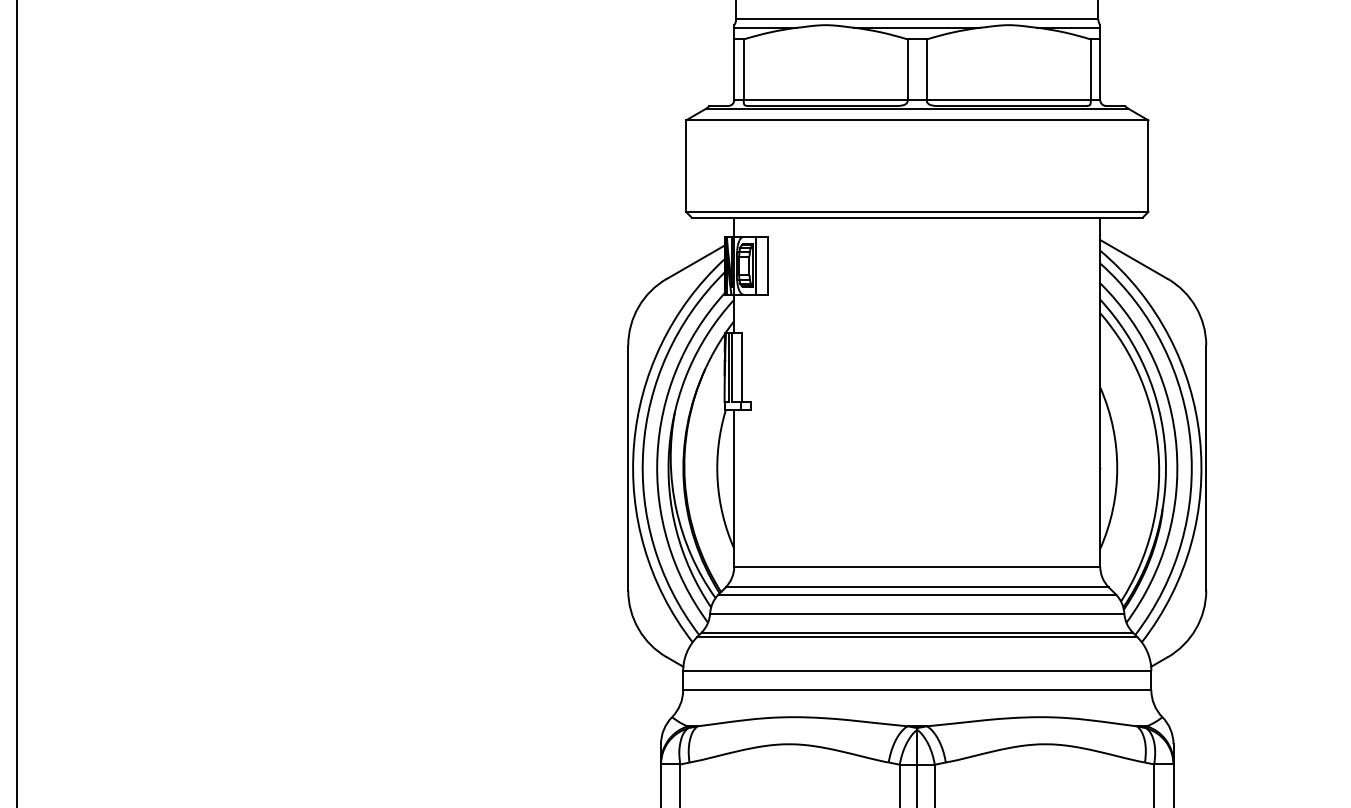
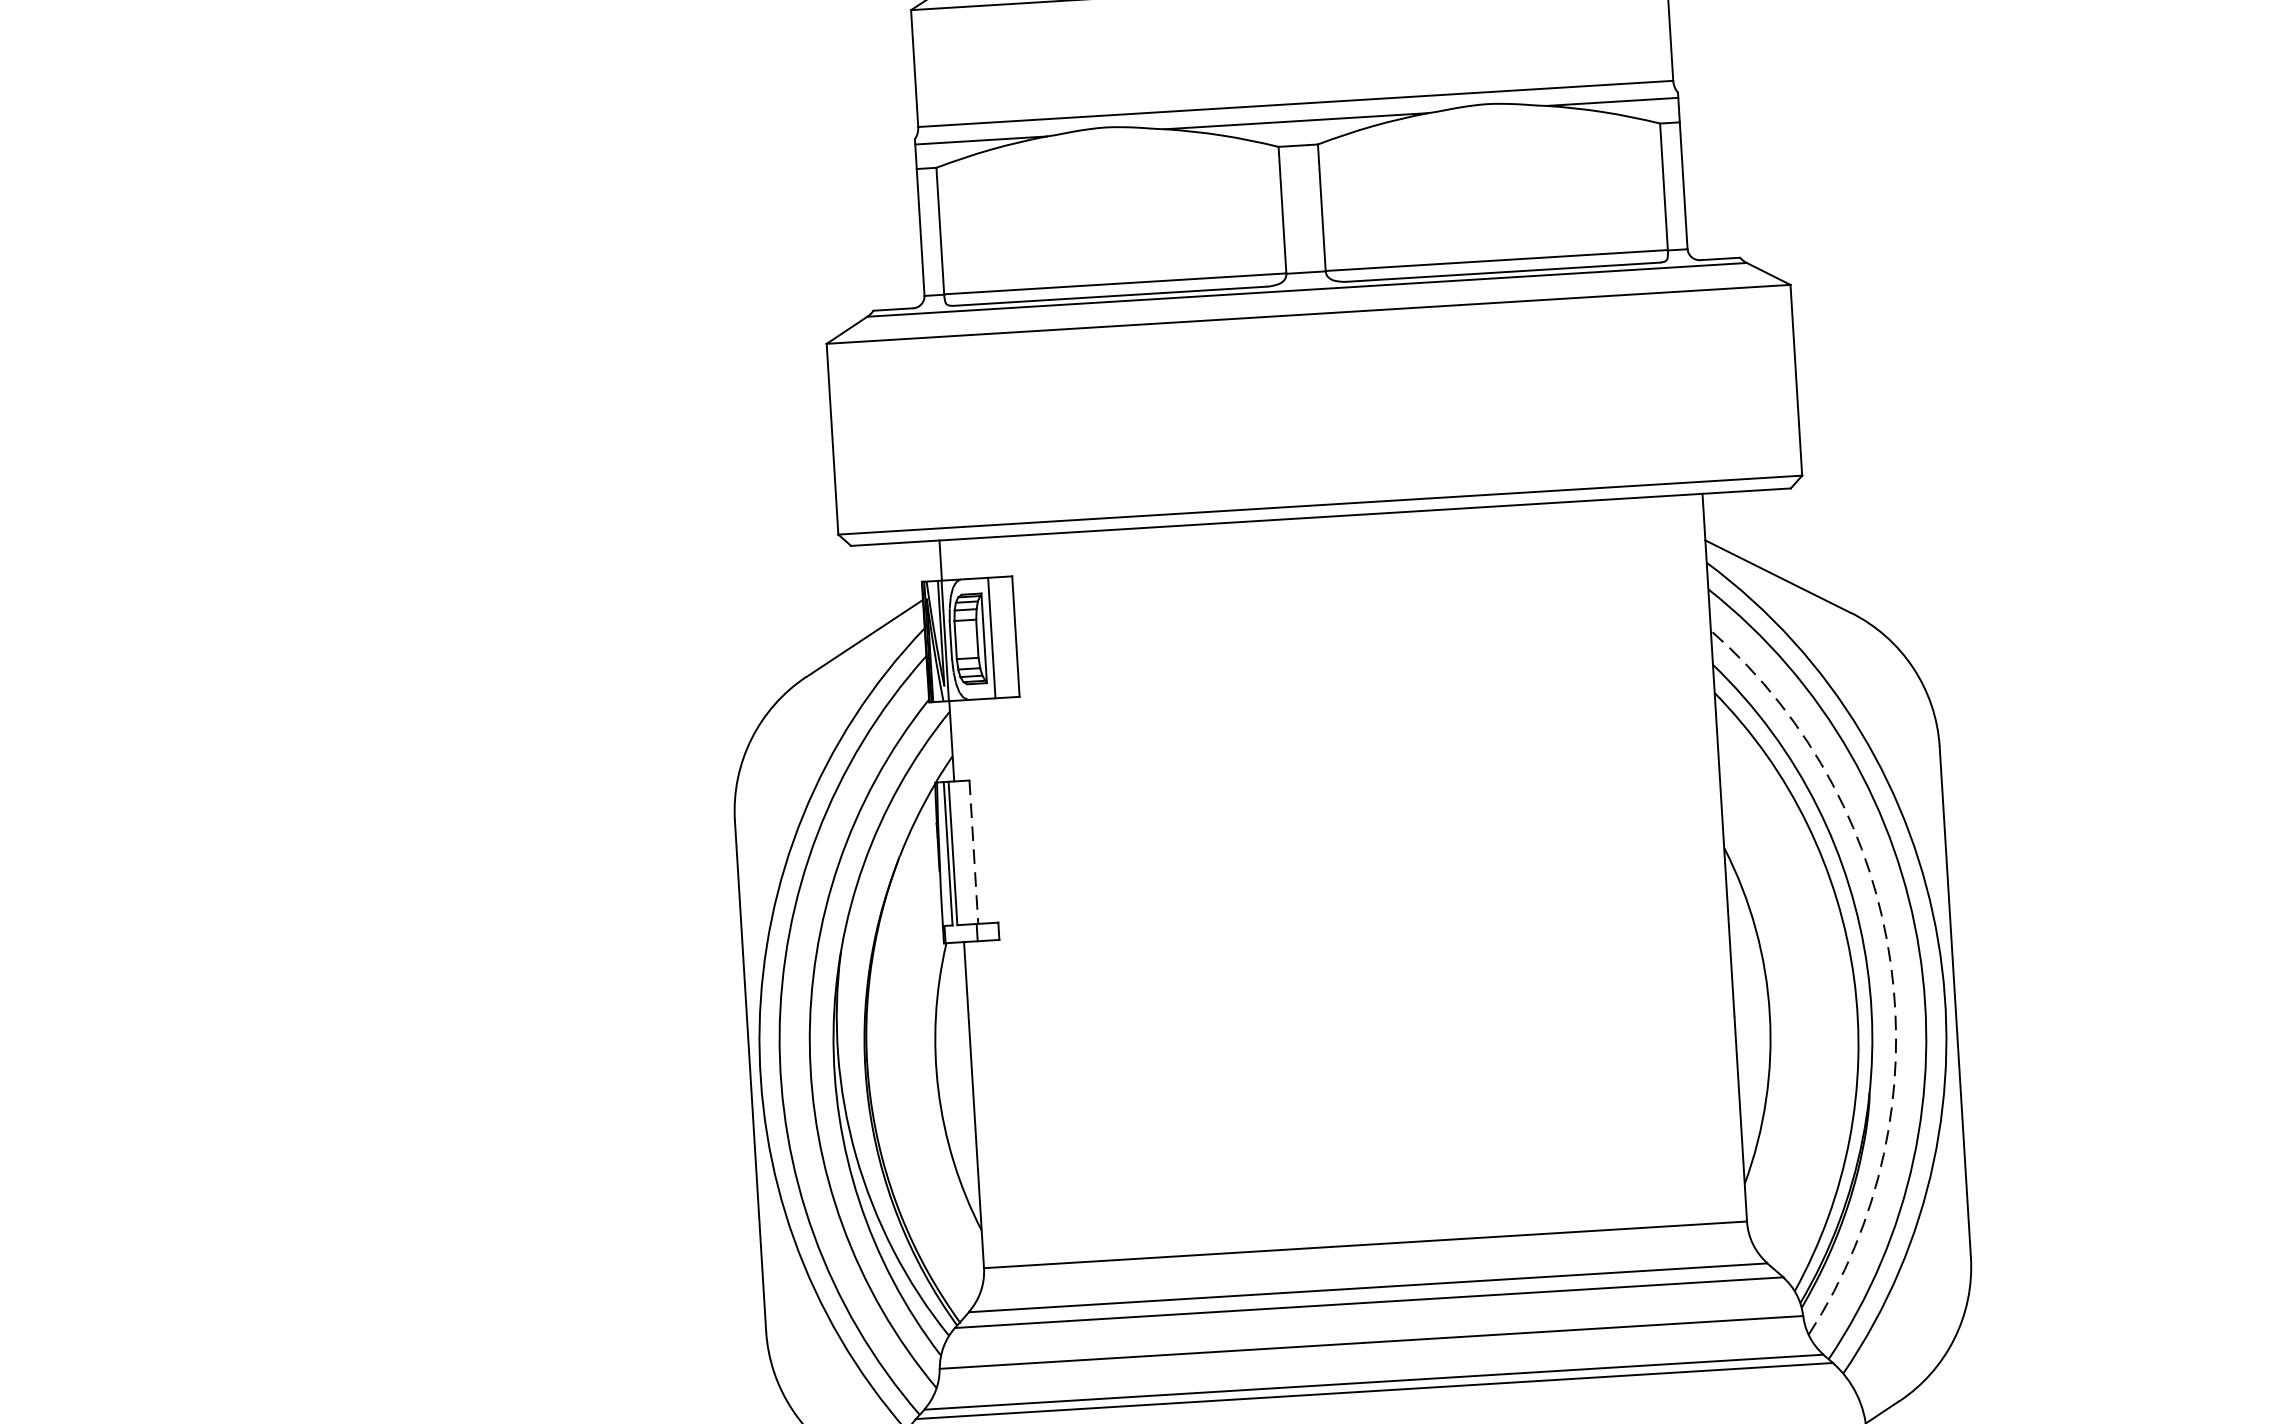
line: (741, 368) -> (973, 853), solid -> dashed
arc: (1176, 448) -> (1890, 965), solid -> dashed

